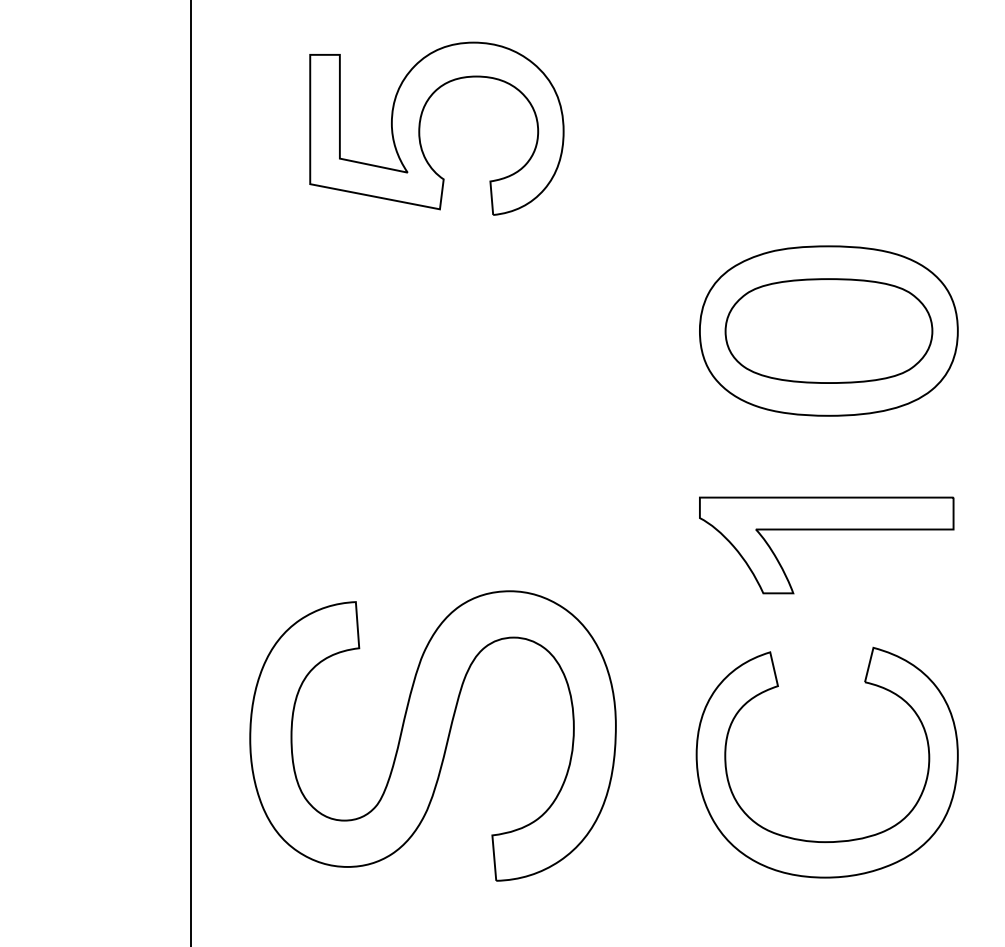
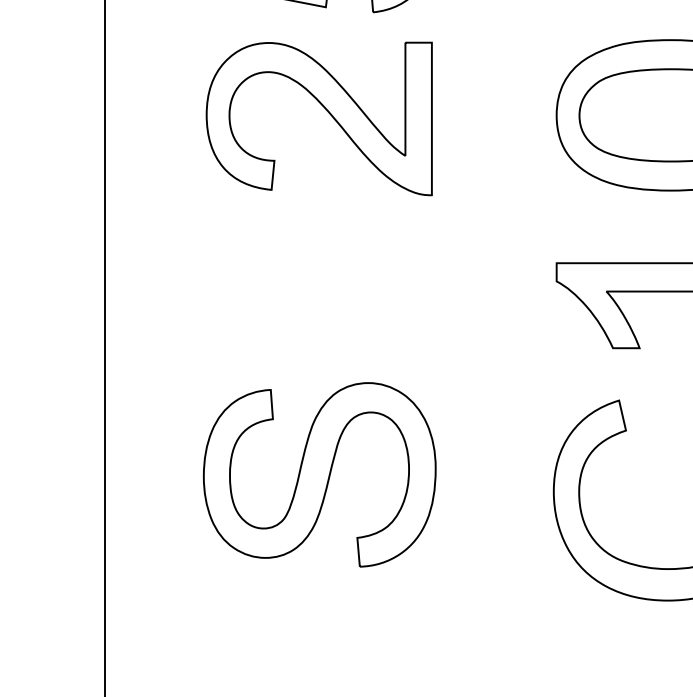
part: (440, 325) -> (326, 110), added
part: (432, 735) -> (319, 474), size x0.71

